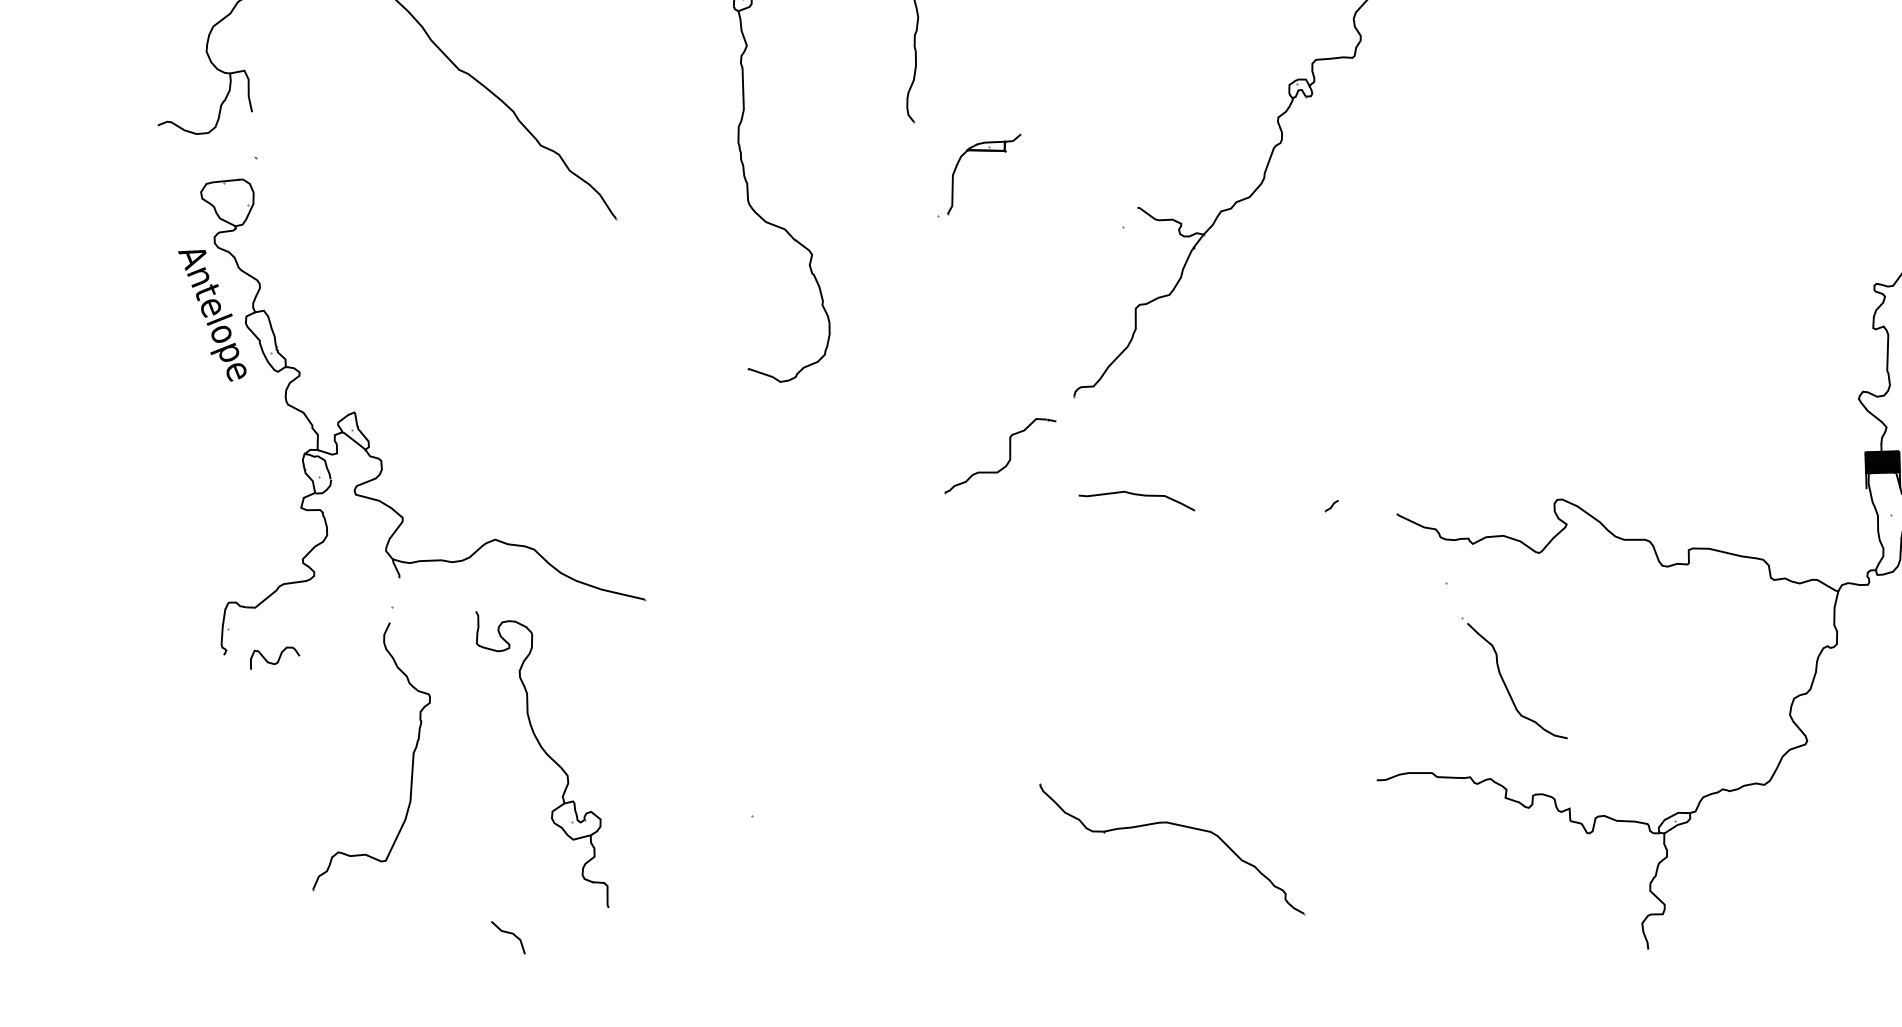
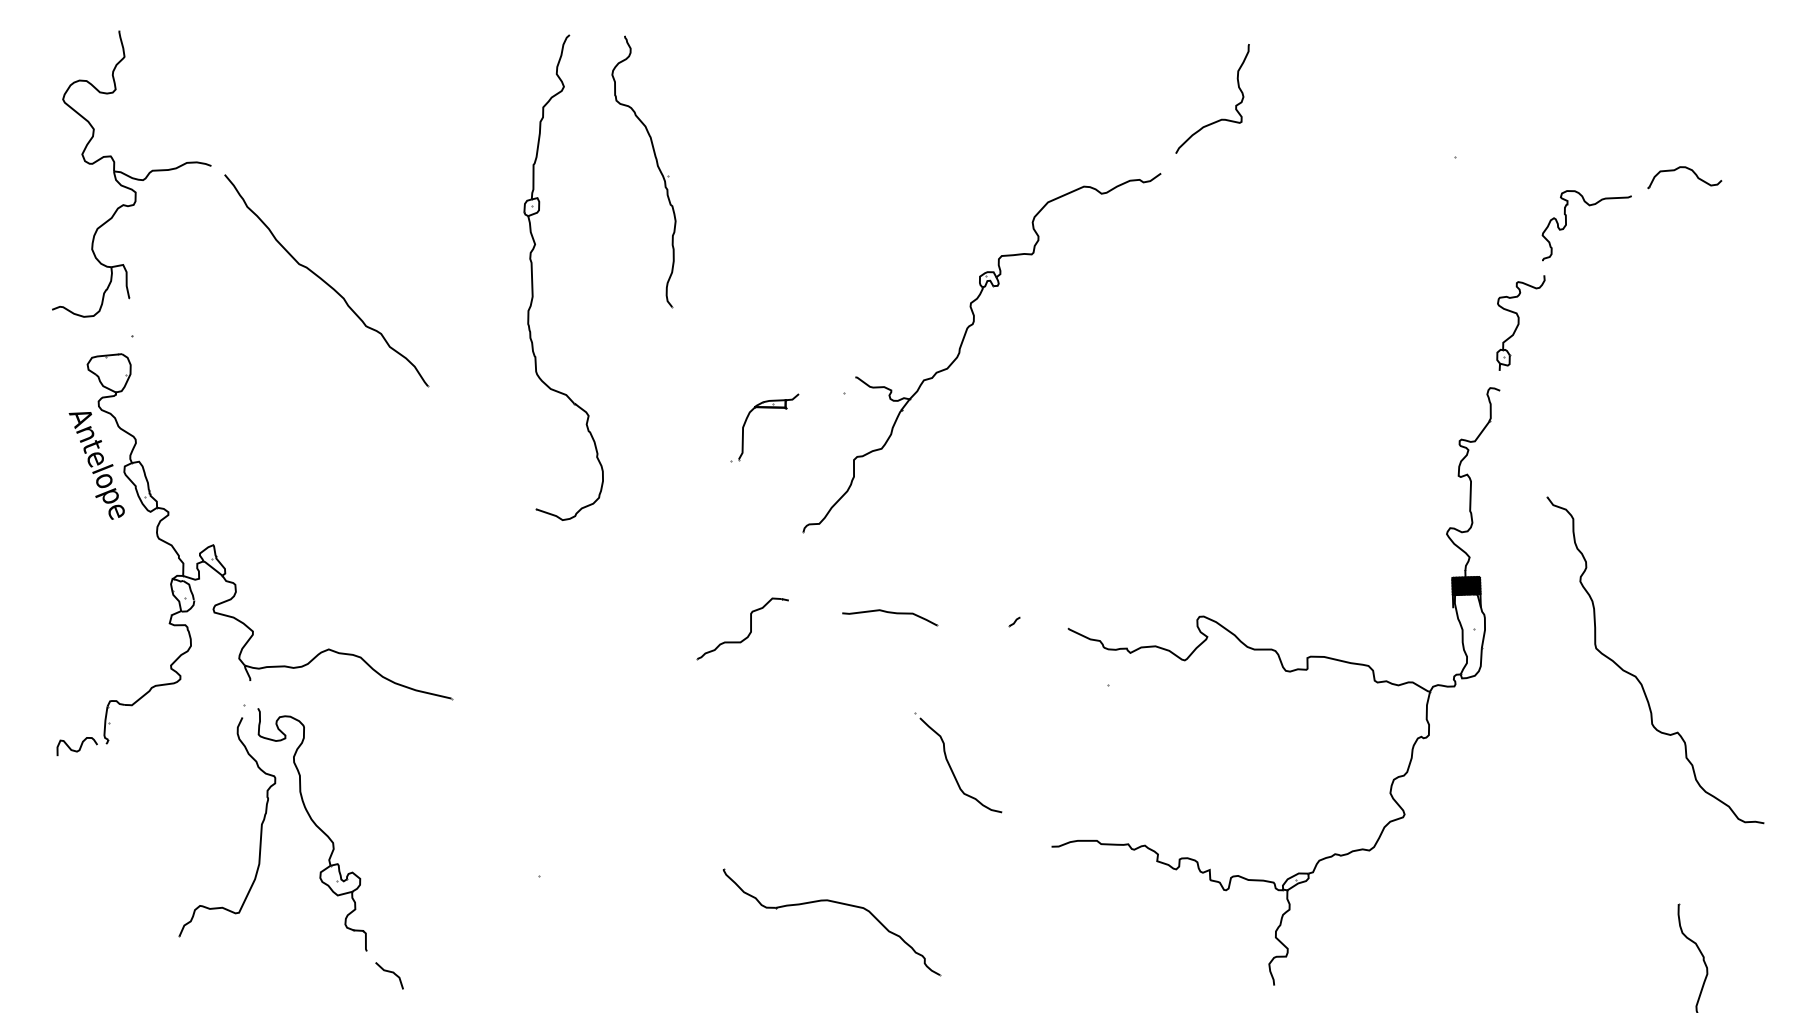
part: (957, 168) -> (746, 422), moved
part: (1009, 455) -> (750, 628), moved
part: (1137, 500) -> (890, 617), moved
curve: (277, 659) -> (79, 747), moved
part: (1504, 681) -> (950, 765), moved
part: (542, 759) -> (312, 829), moved
part: (1177, 826) -> (836, 903), moved
curve: (508, 933) -> (389, 972), moved

